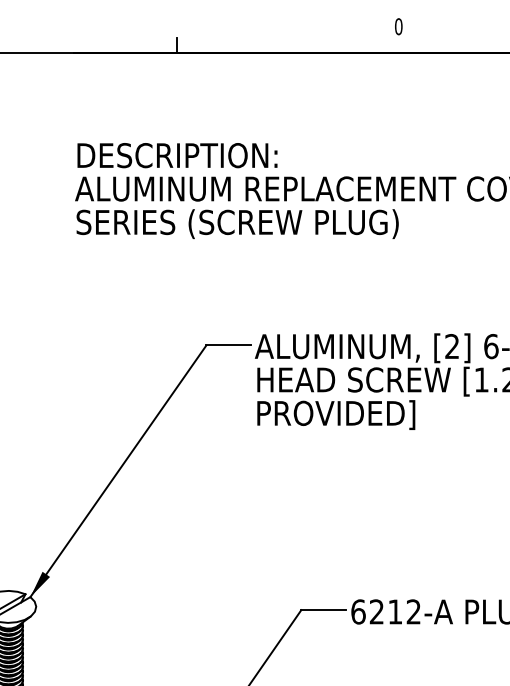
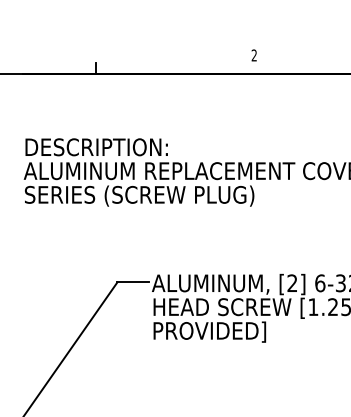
text: (398, 26) -> (254, 55), 0 -> 2

